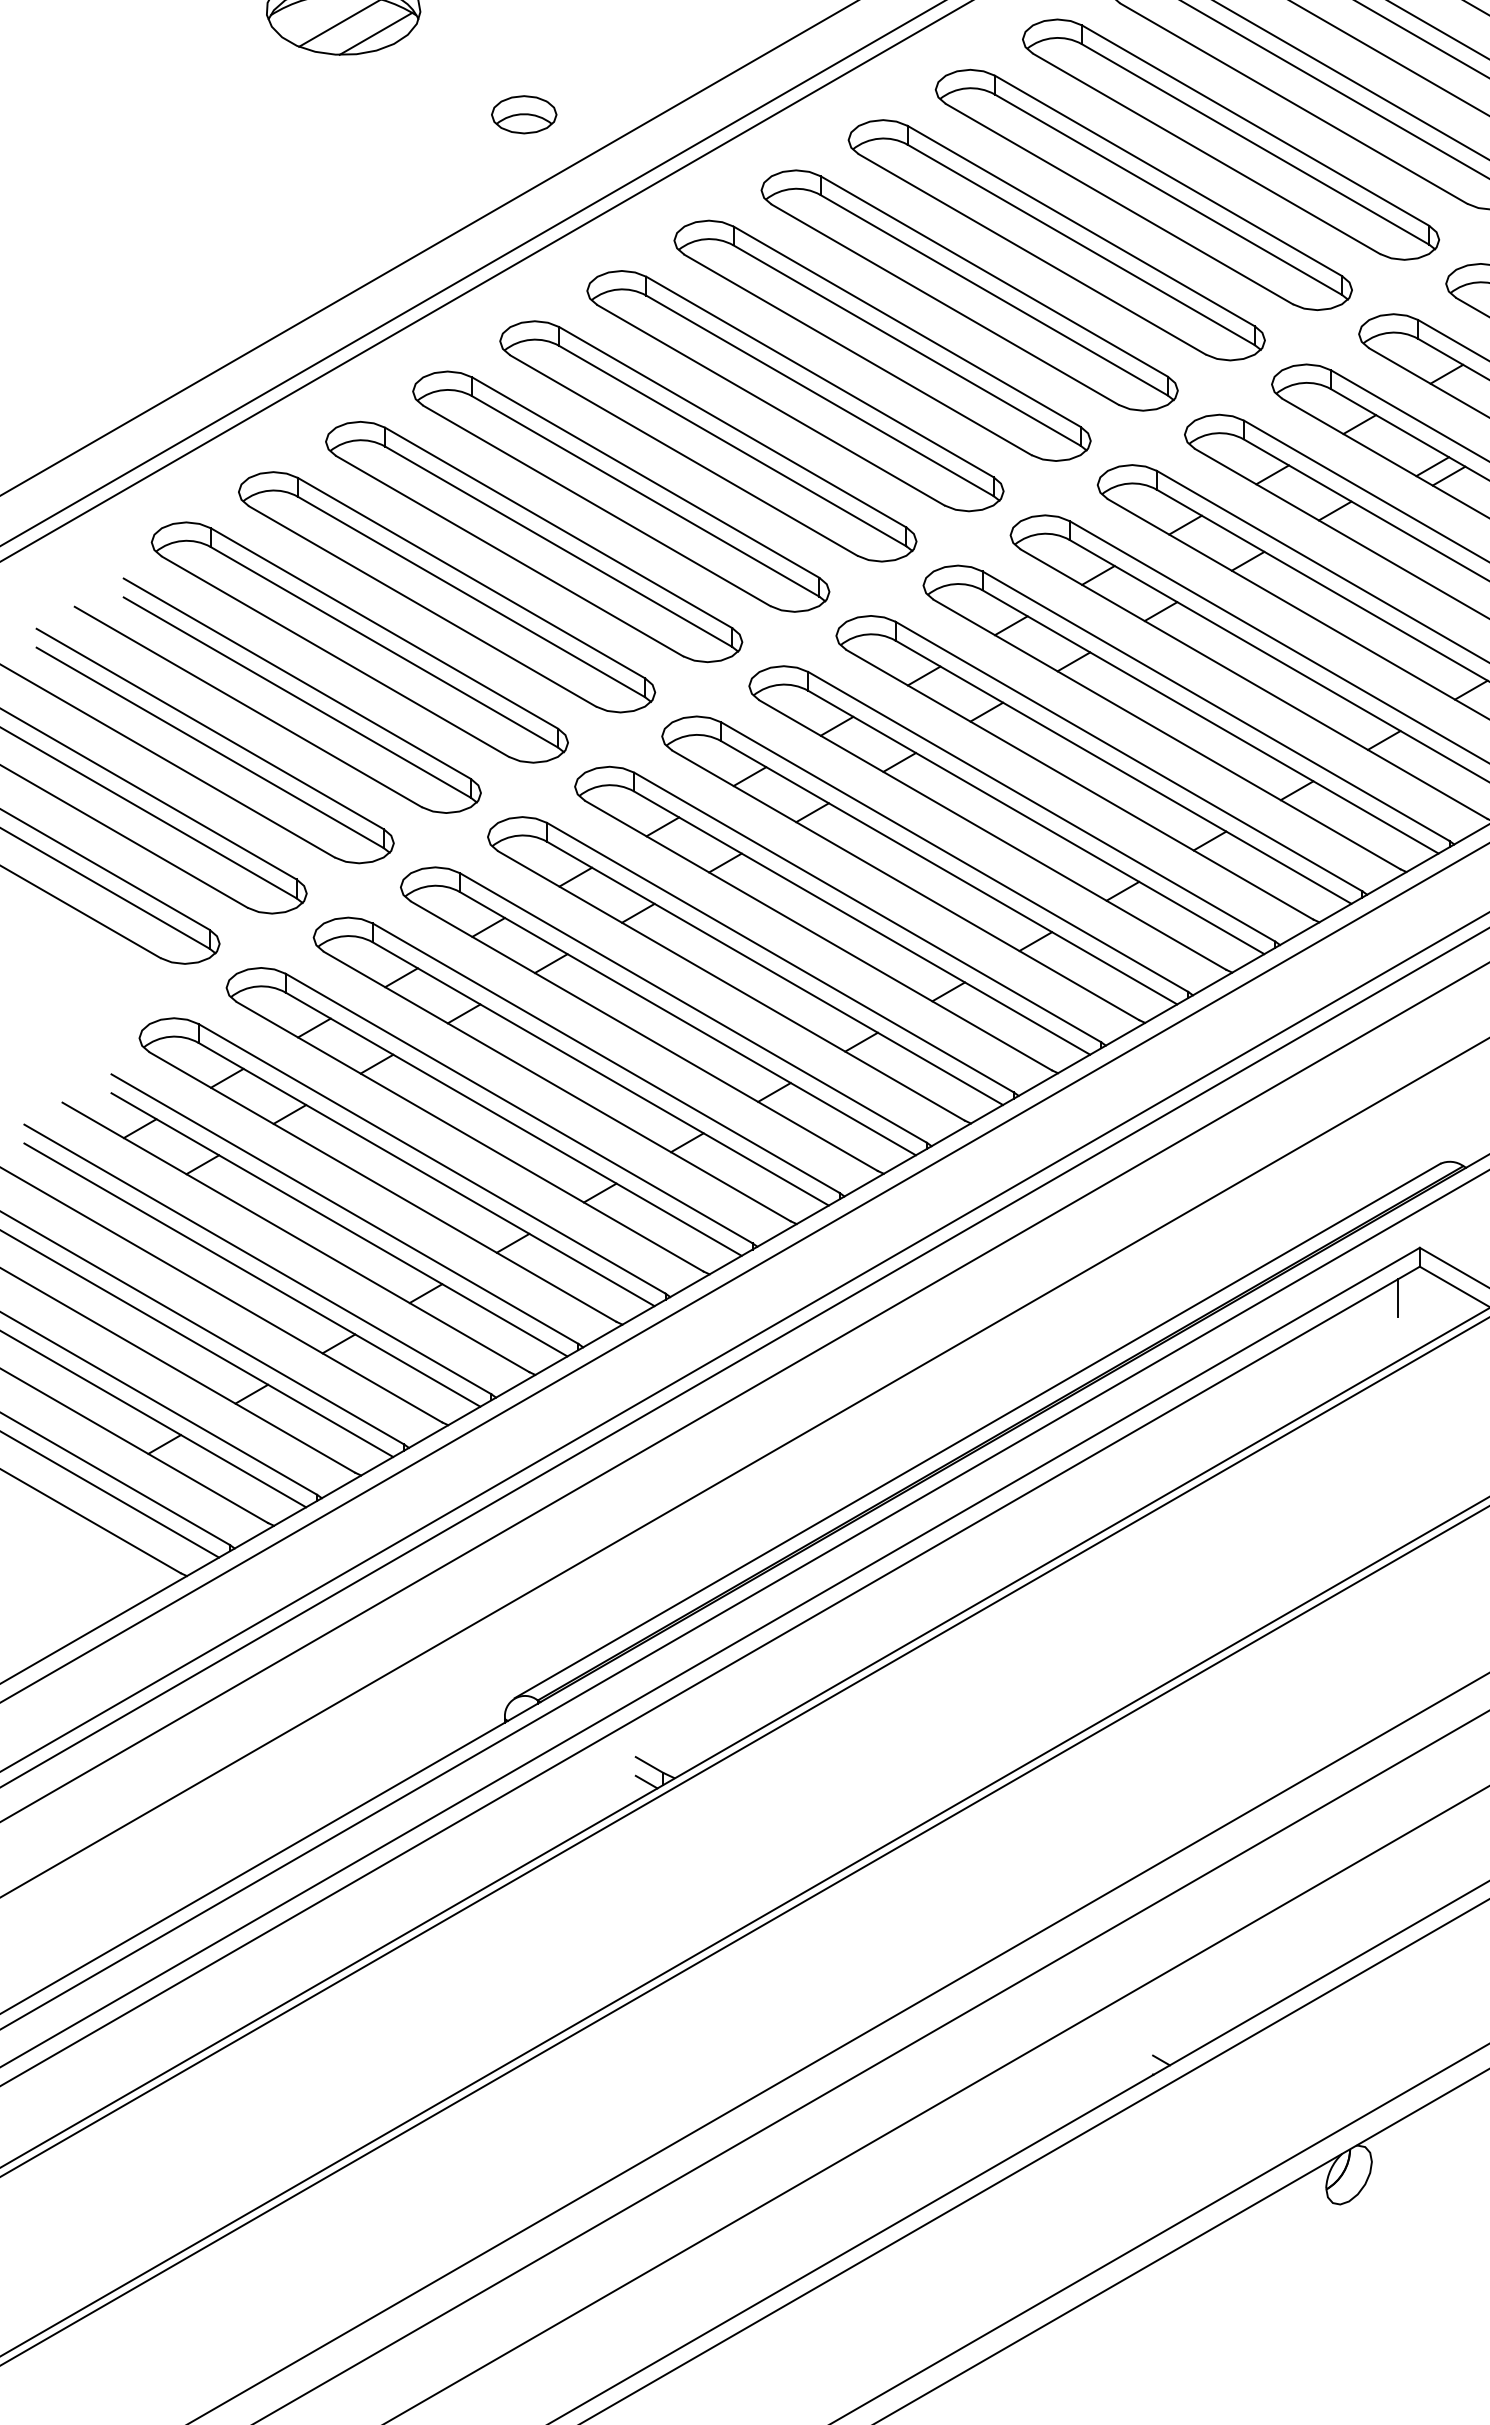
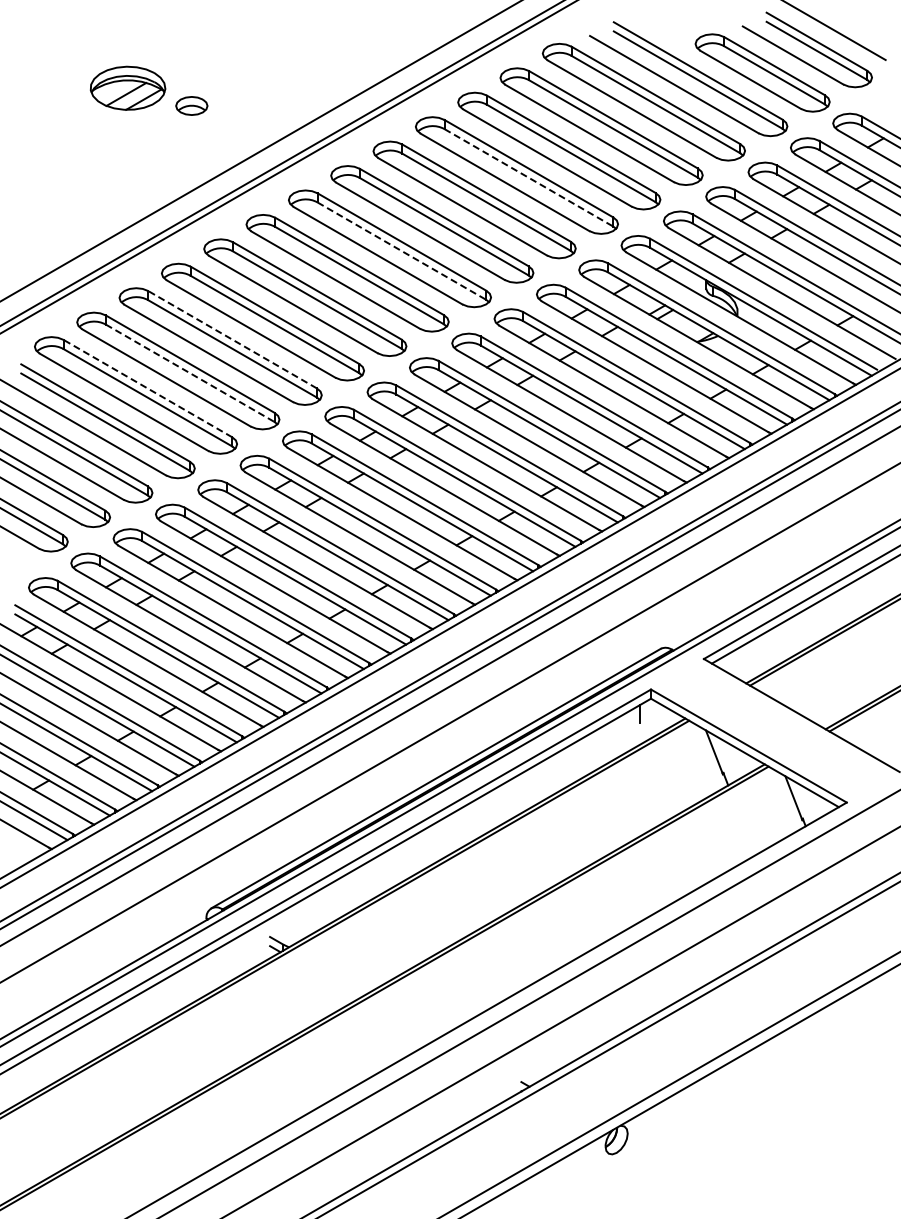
part: (523, 113) -> (191, 105), moved
line: (1169, 196) -> (529, 178), solid -> dashed
line: (908, 346) -> (402, 251), solid -> dashed
line: (558, 527) -> (232, 339), solid -> dashed
line: (472, 597) -> (190, 373), solid -> dashed
line: (383, 628) -> (147, 388), solid -> dashed

